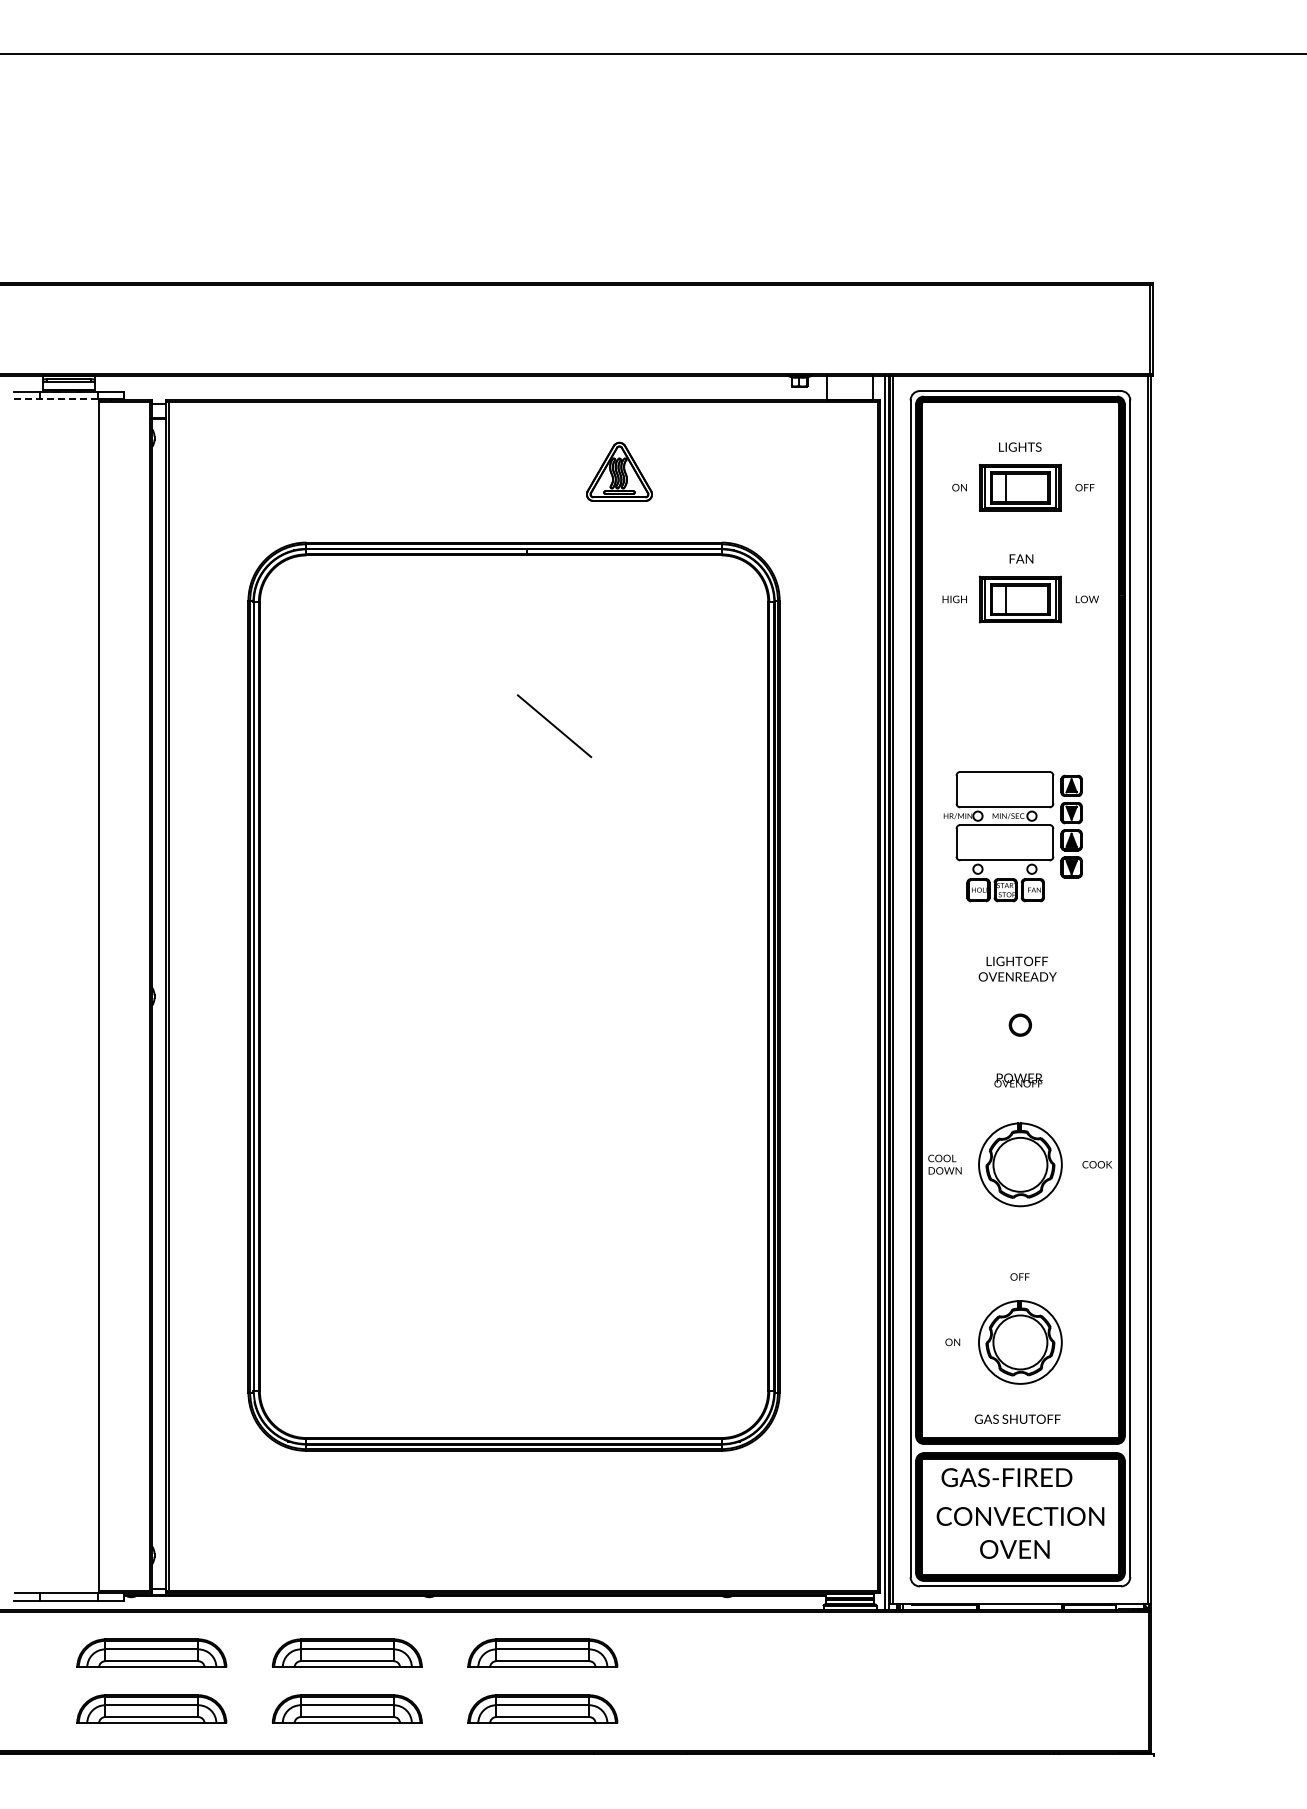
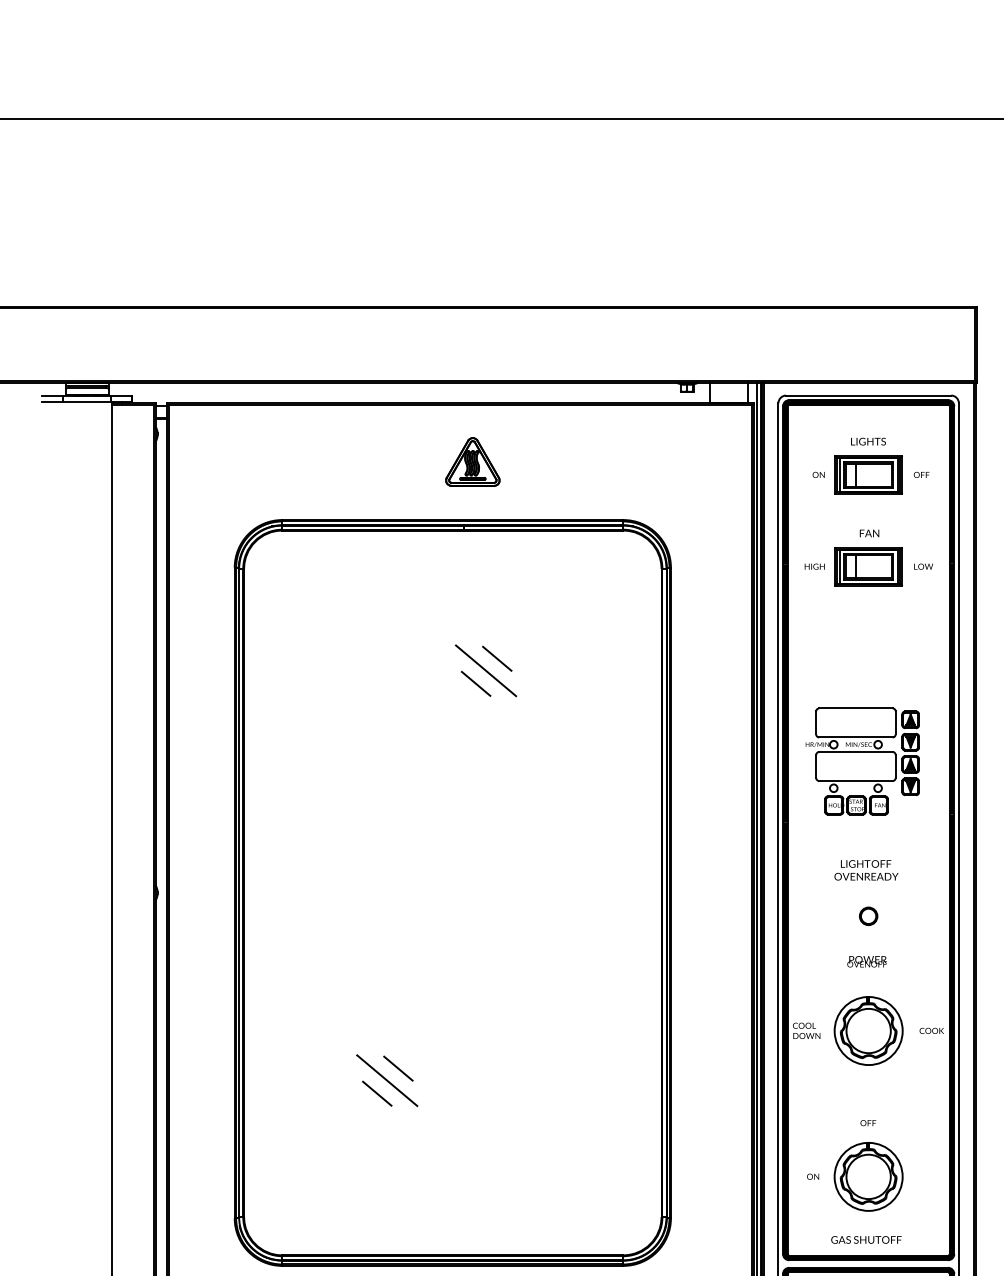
line: (56, 399) -> (77, 402), dashed -> solid
part: (619, 471) -> (472, 461), moved
line: (567, 711) -> (496, 658), added
line: (542, 741) -> (476, 683), added
line: (447, 1210) -> (398, 1068), added
line: (433, 1225) -> (386, 1080), added
line: (421, 1240) -> (376, 1093), added

